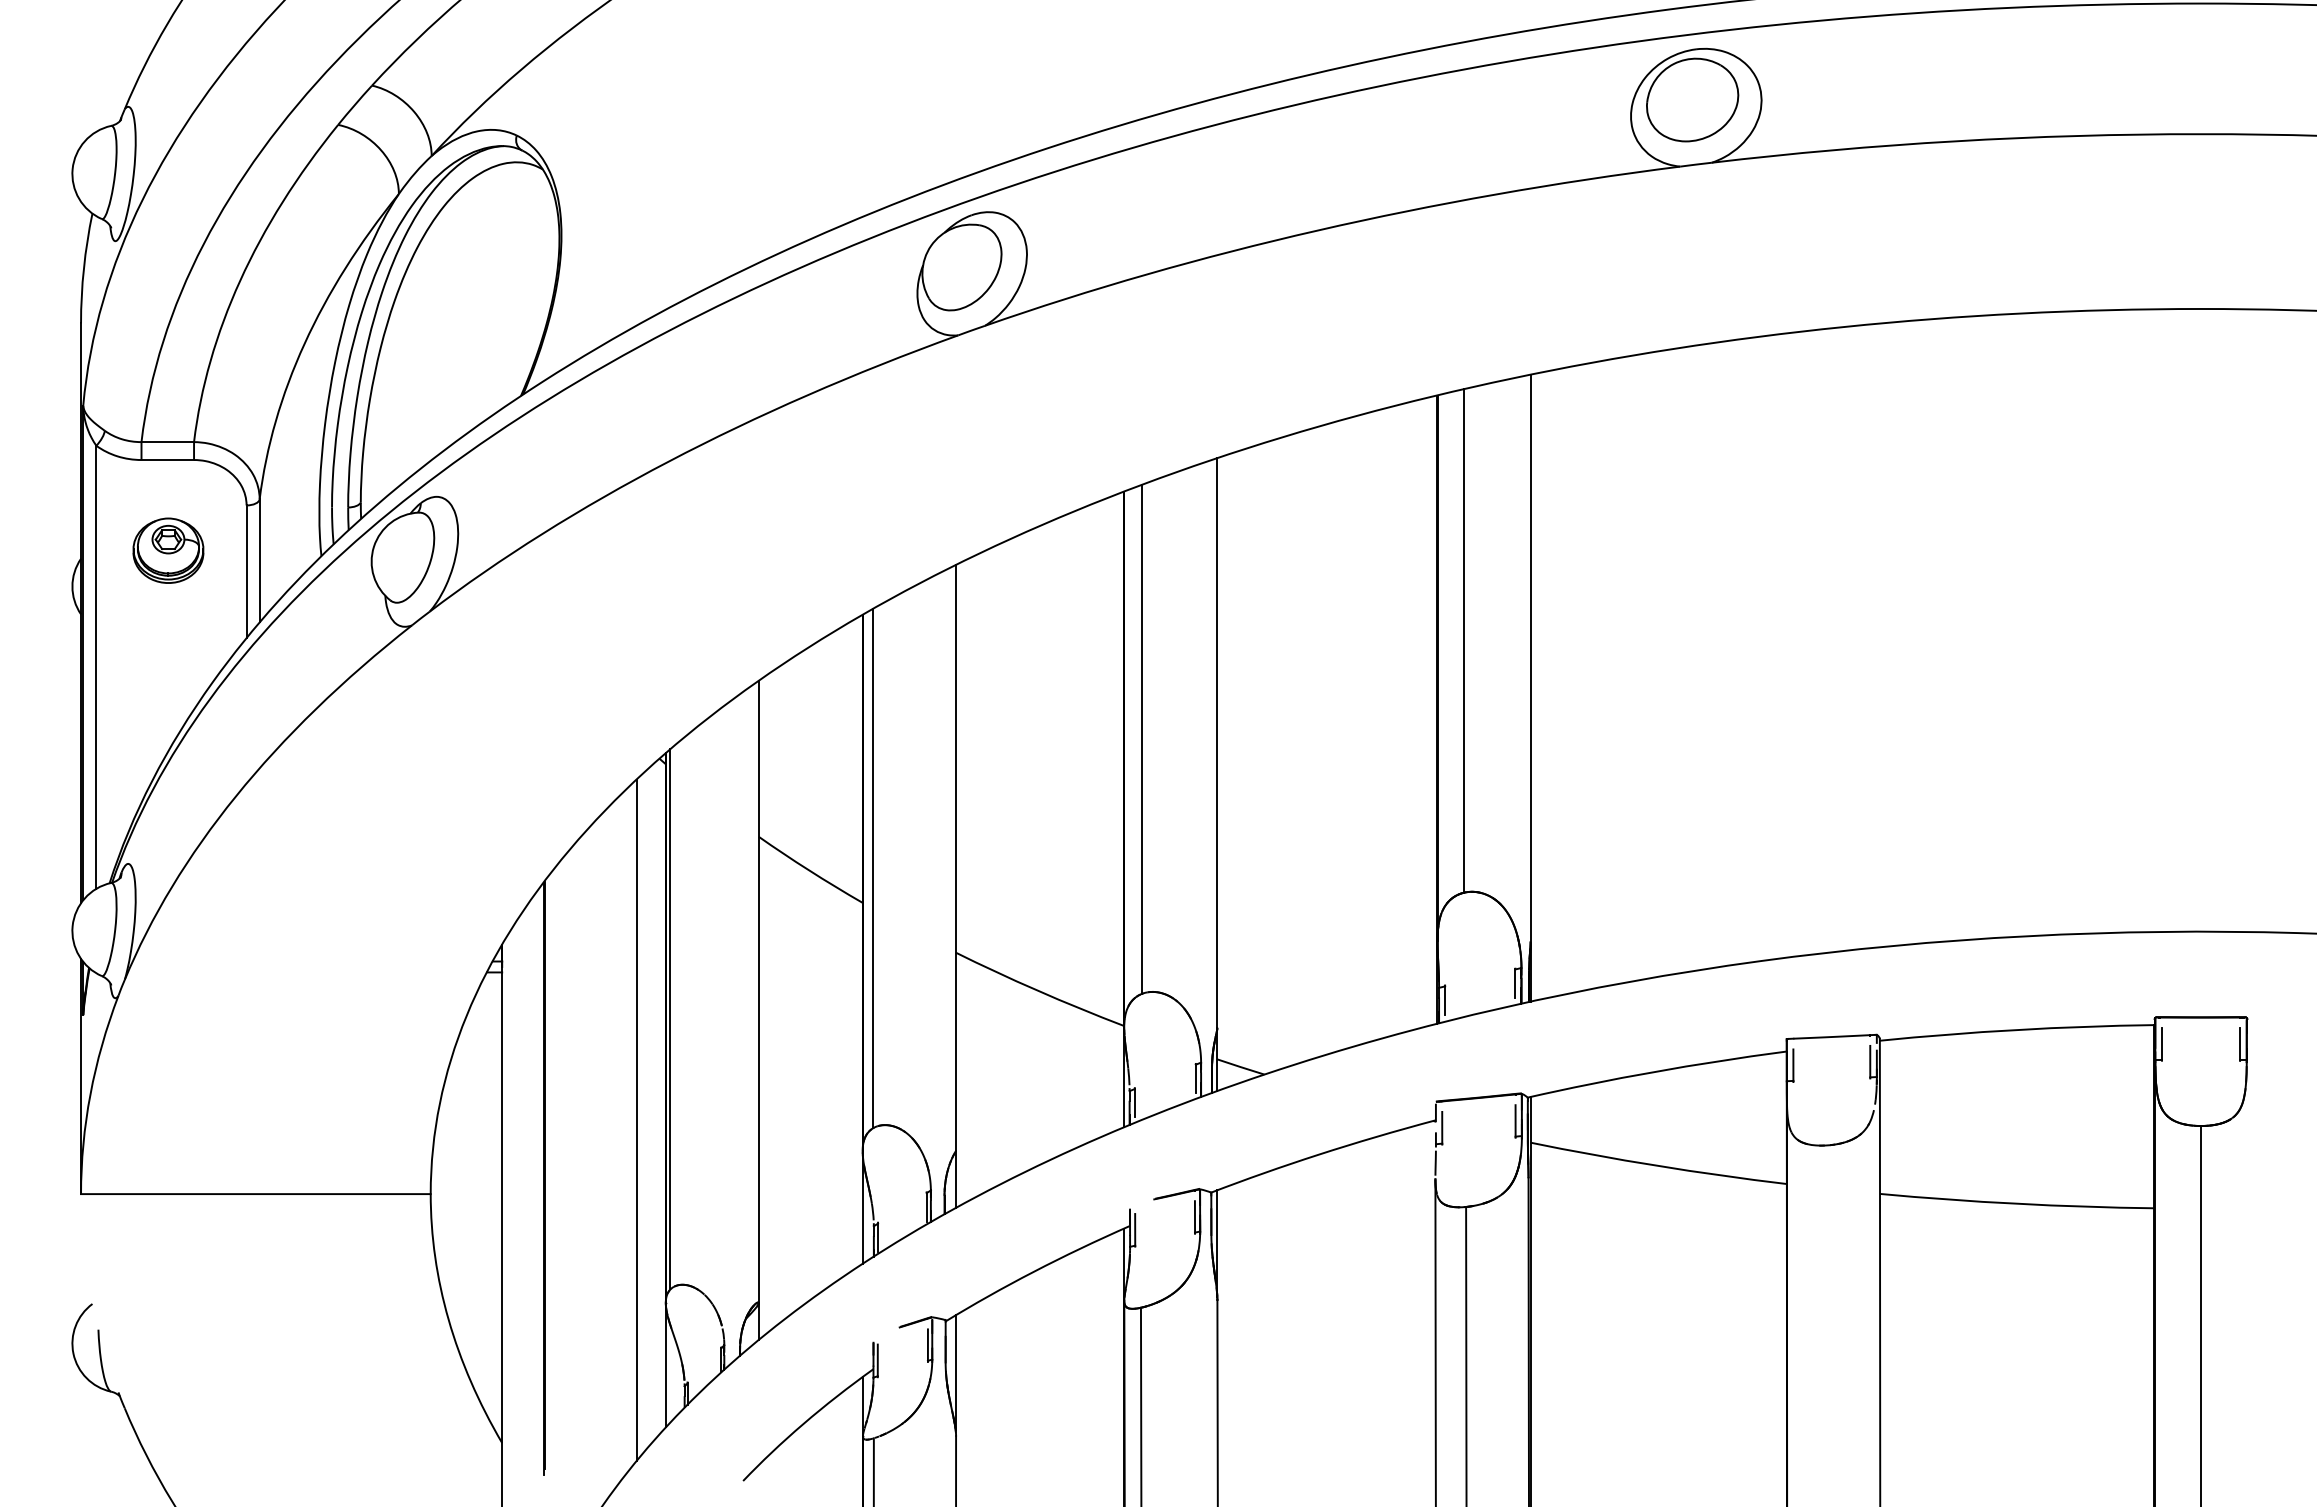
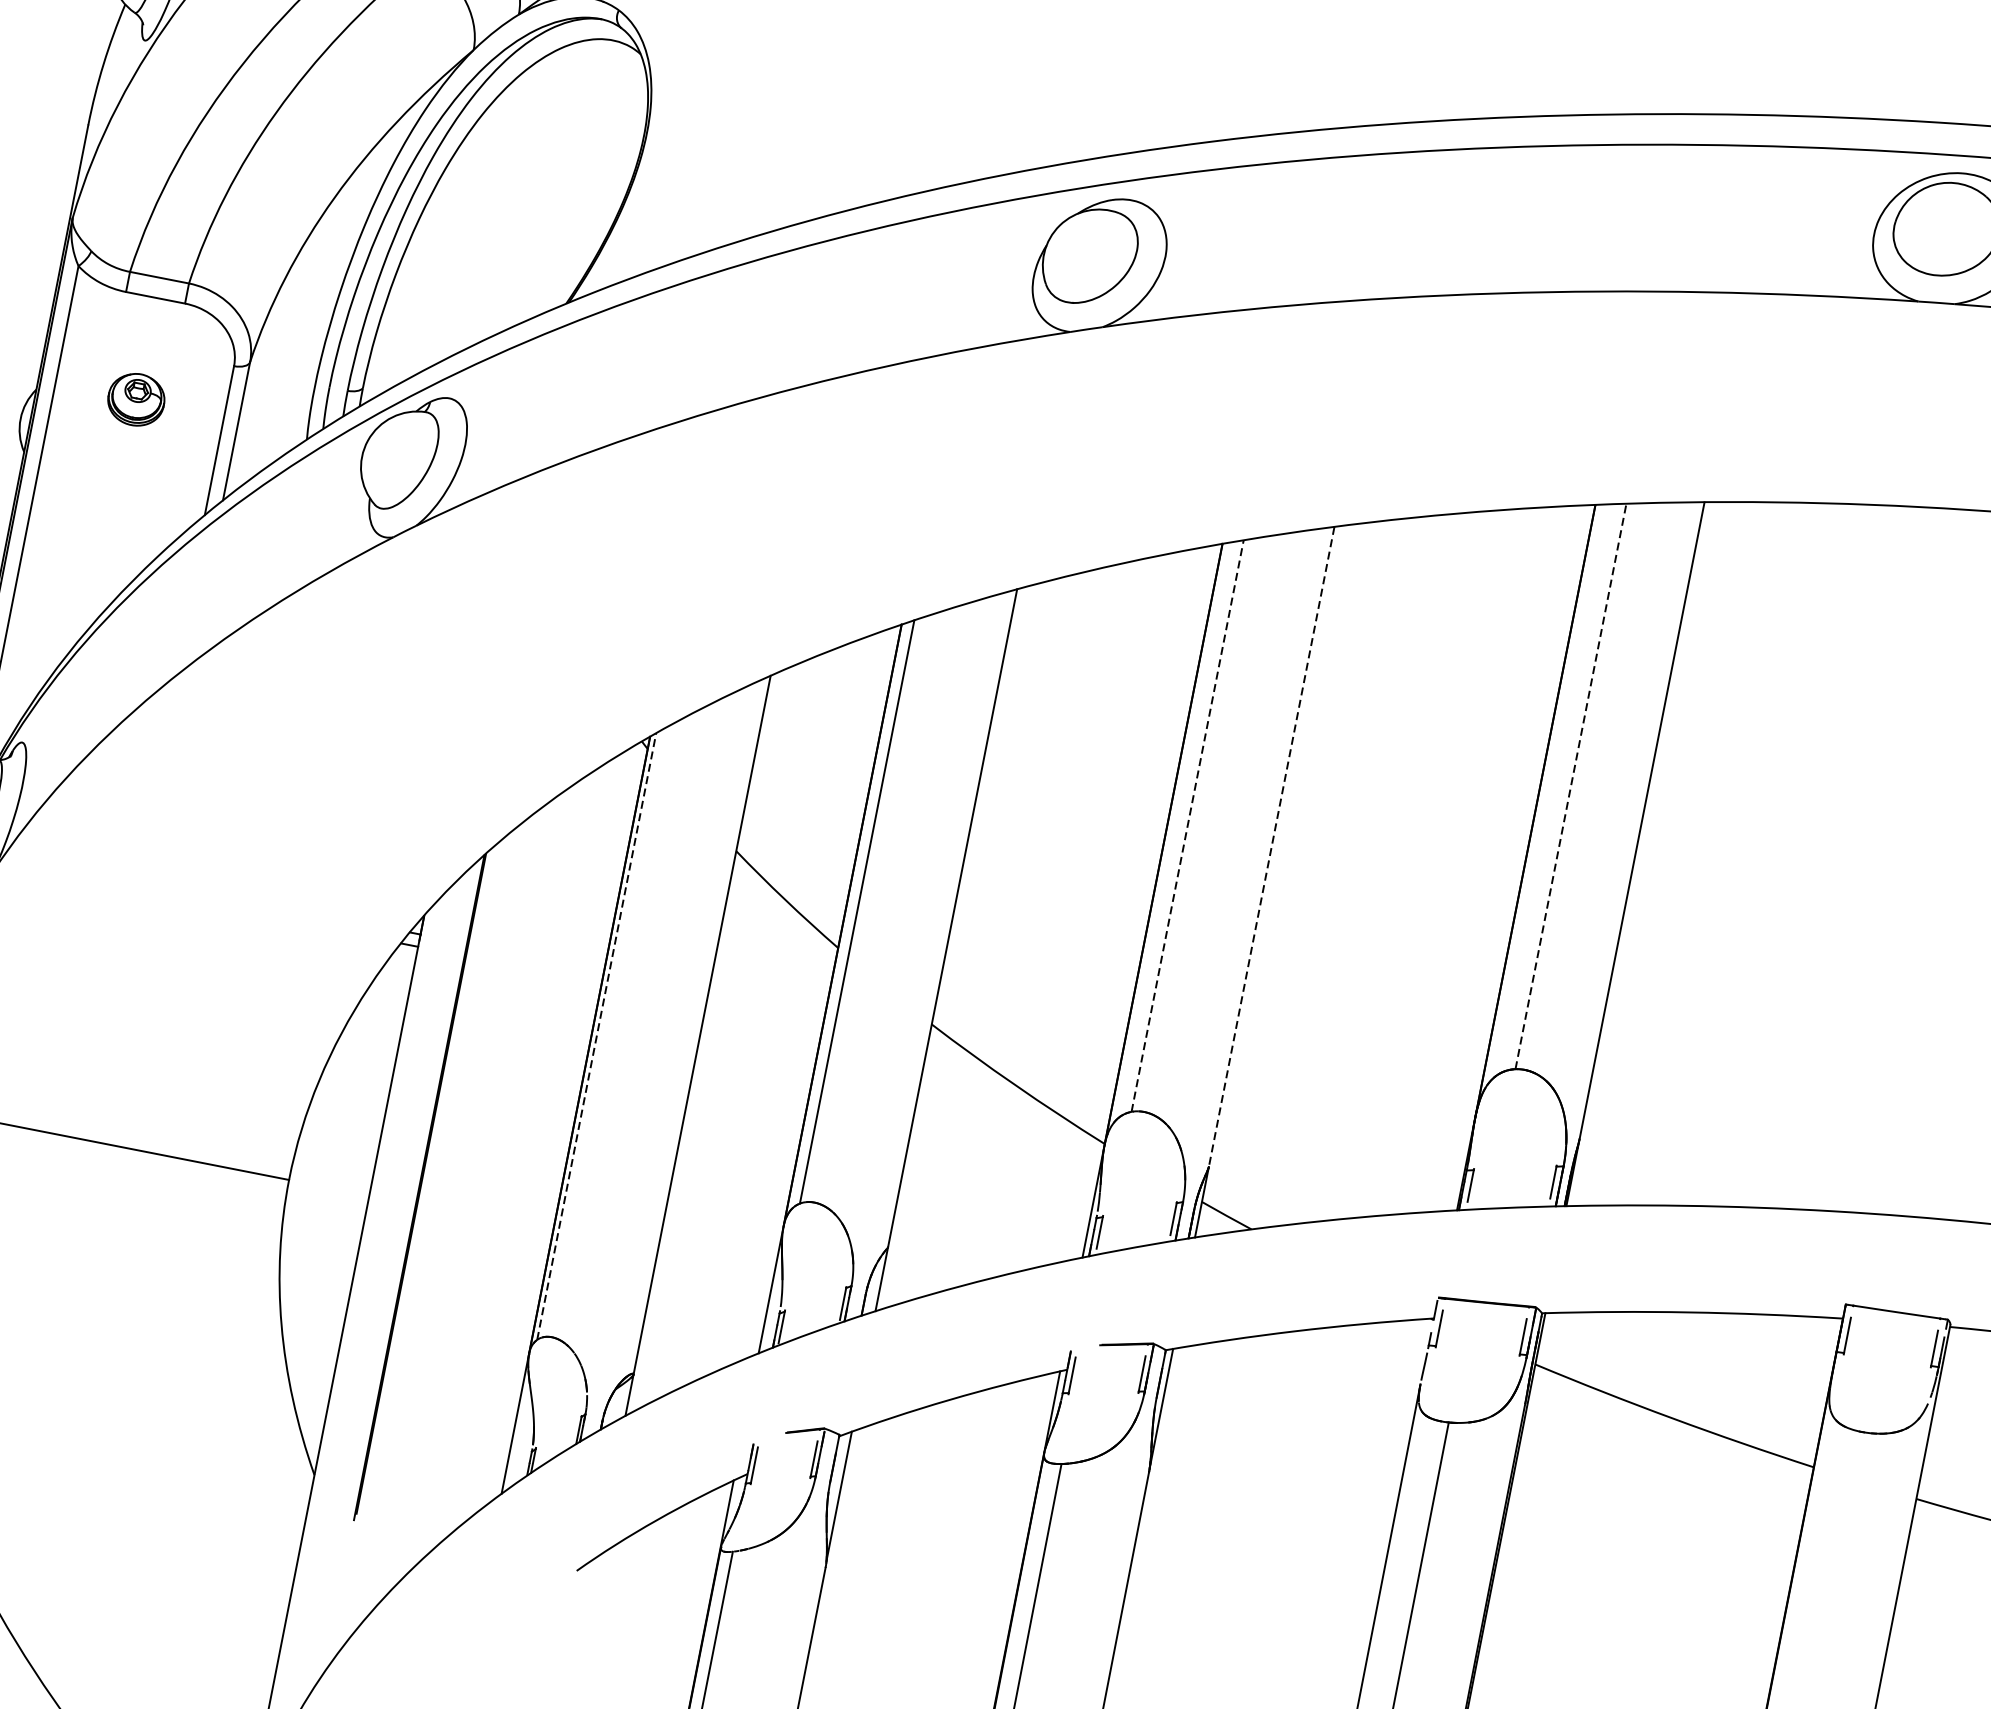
part: (168, 550) -> (136, 399), size x0.7
line: (1463, 641) -> (1570, 786), solid -> dashed
line: (1141, 739) -> (1187, 826), solid -> dashed
line: (1217, 742) -> (1271, 846), solid -> dashed
line: (670, 1018) -> (597, 1035), solid -> dashed
line: (636, 1119) -> (536, 1141), removed

